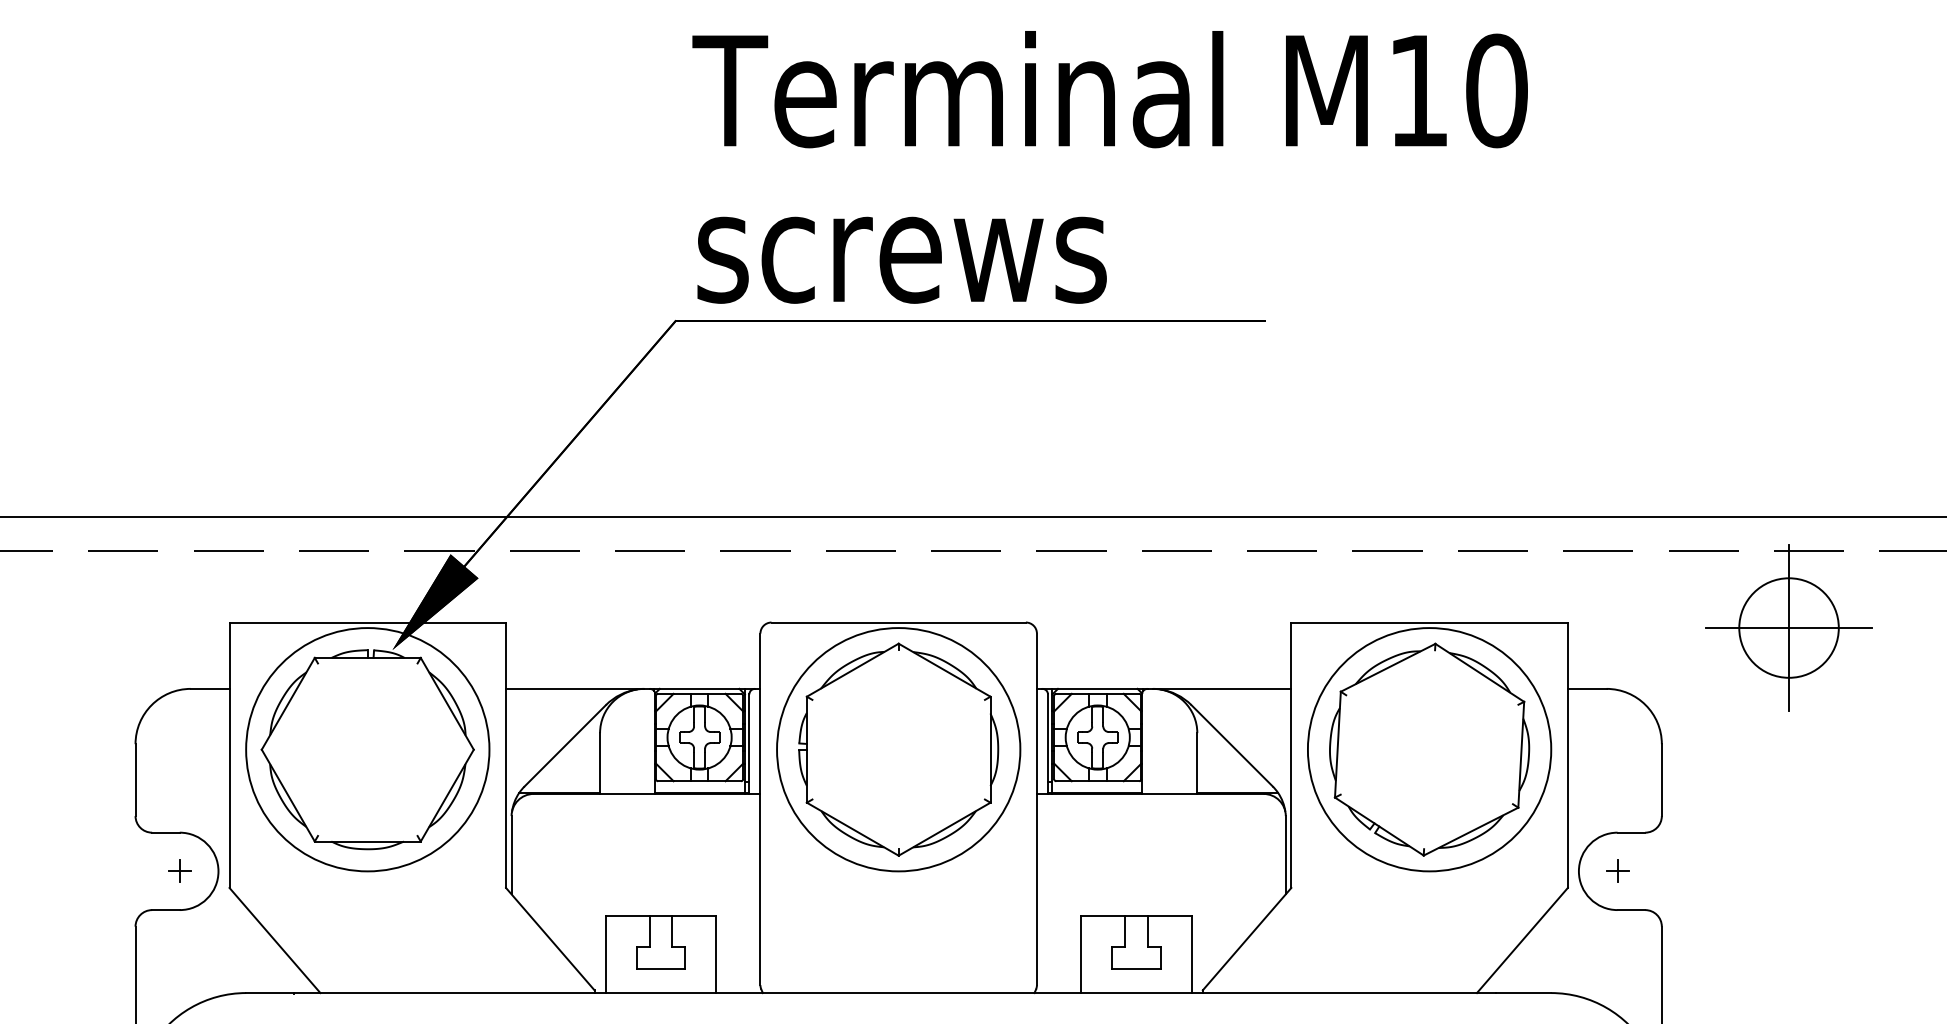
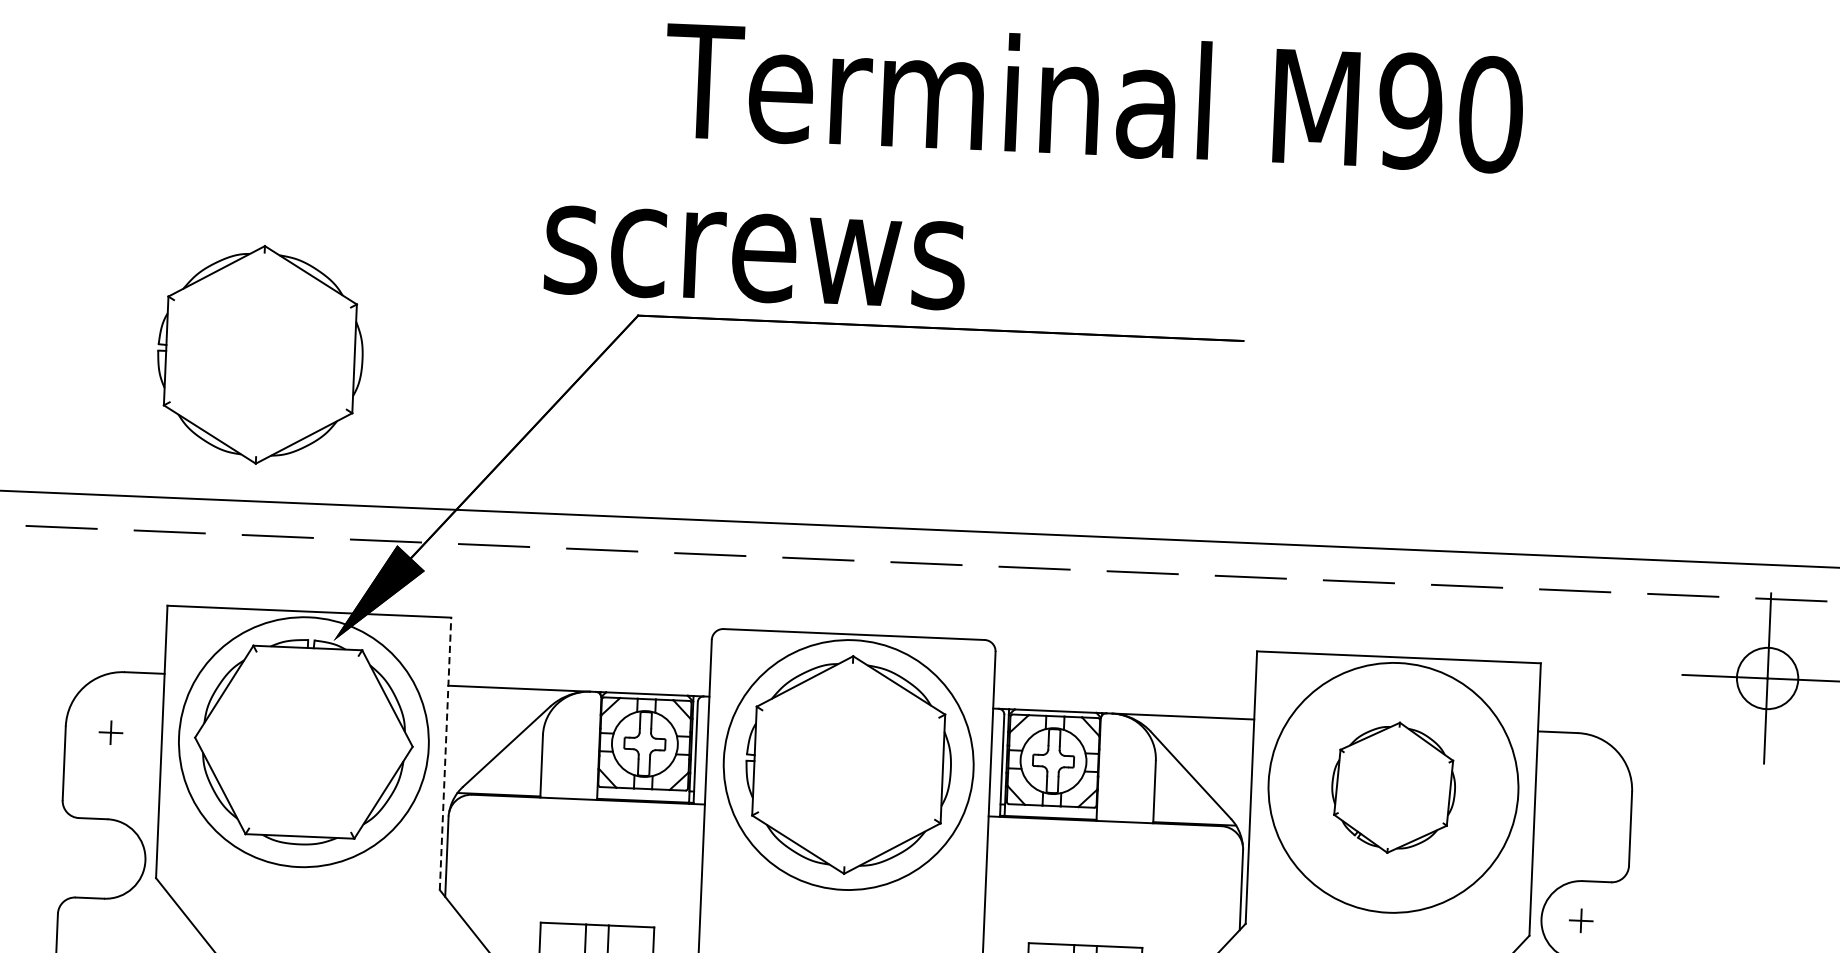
text: (1418, 90) -> (1410, 110), M10 -> M90
text: (901, 259) -> (754, 257), moved
part: (309, 374) -> (260, 354), added
circle: (1788, 627) -> (1767, 677), size x0.6
part: (1429, 749) -> (1393, 787), size x0.6
line: (506, 755) -> (445, 754), solid -> dashed
part: (179, 870) -> (110, 731), moved

